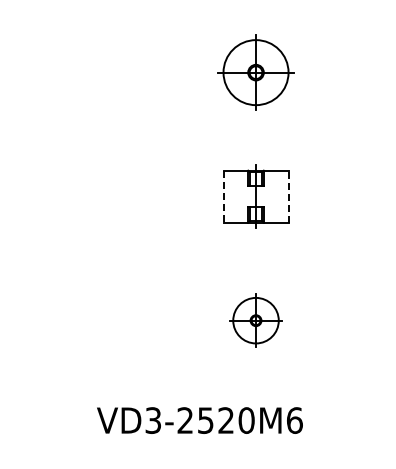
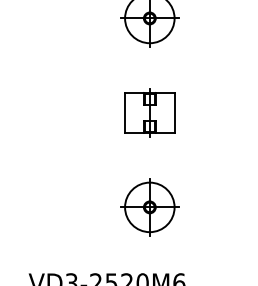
line: (288, 196) -> (174, 112), dashed -> solid
line: (223, 197) -> (125, 113), dashed -> solid
part: (255, 320) -> (149, 207), size x1.43

